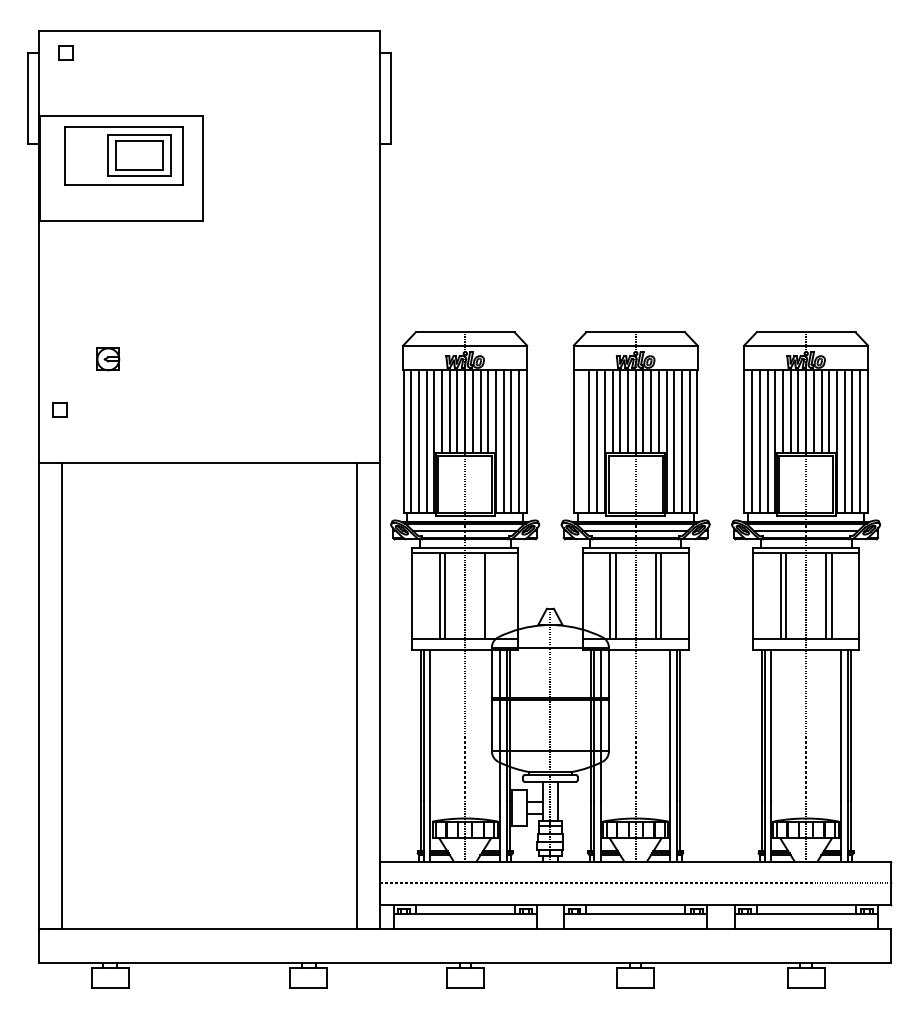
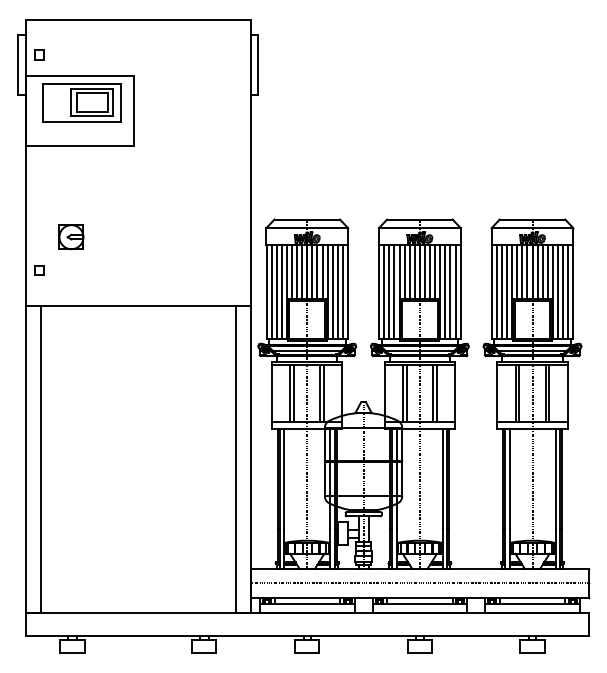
part: (65, 52) -> (39, 54), moved
part: (108, 359) -> (71, 237), size x1.67
line: (582, 441) -> (384, 291), added
line: (491, 595) -> (324, 393), added

